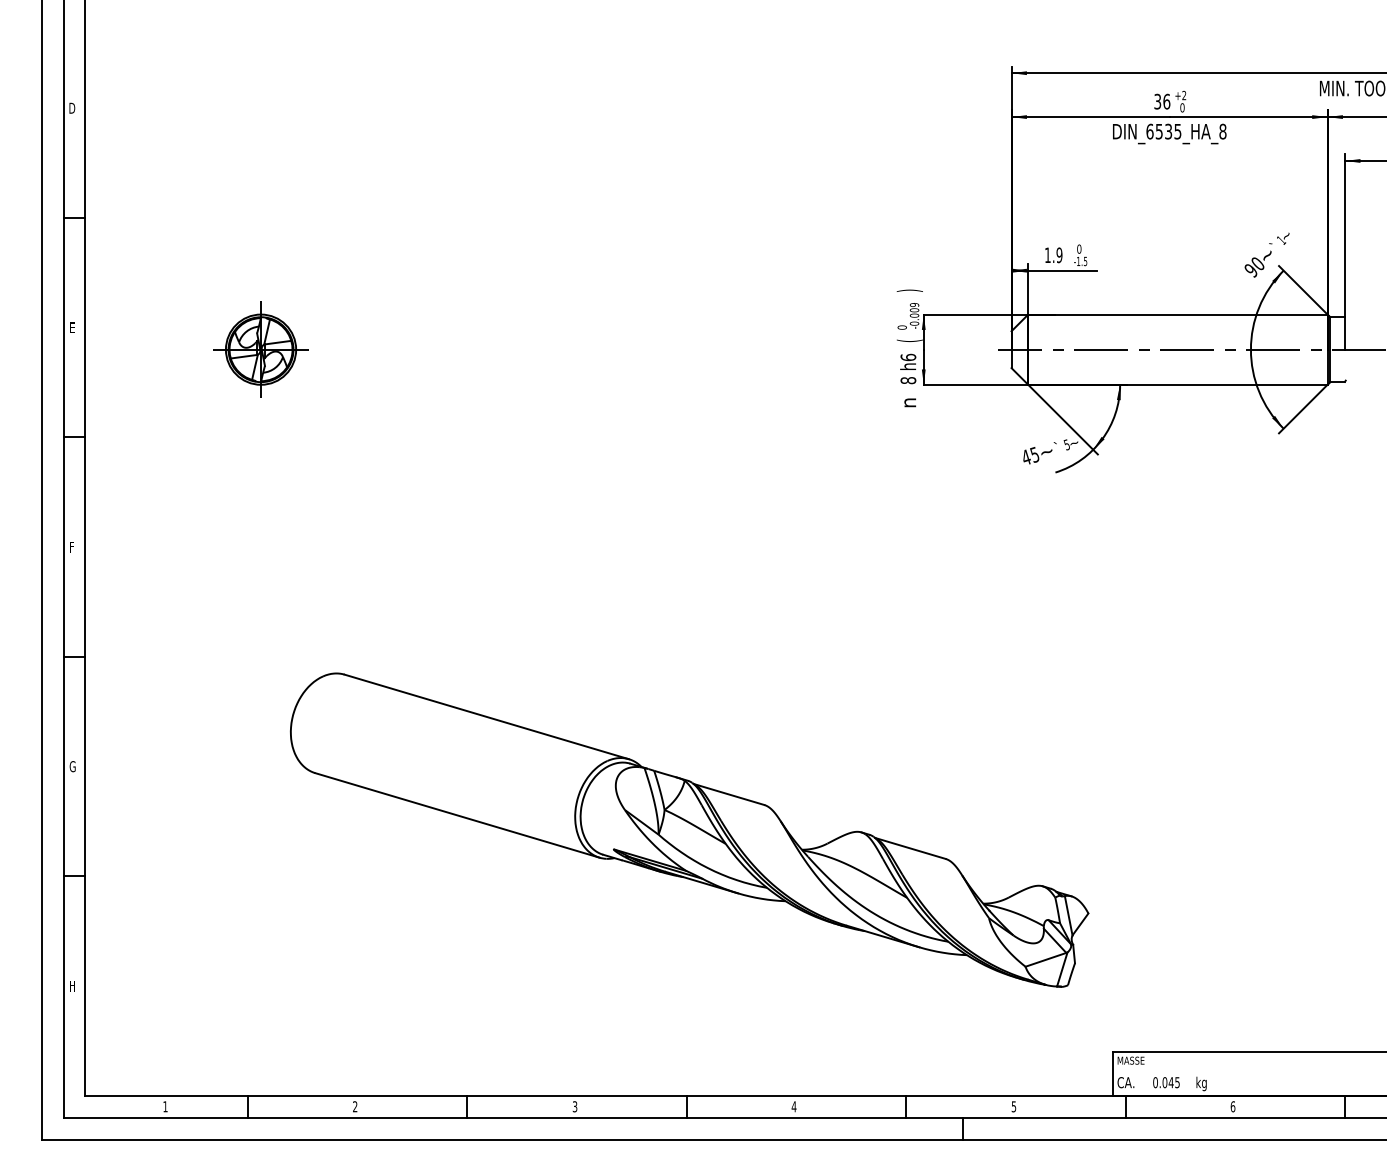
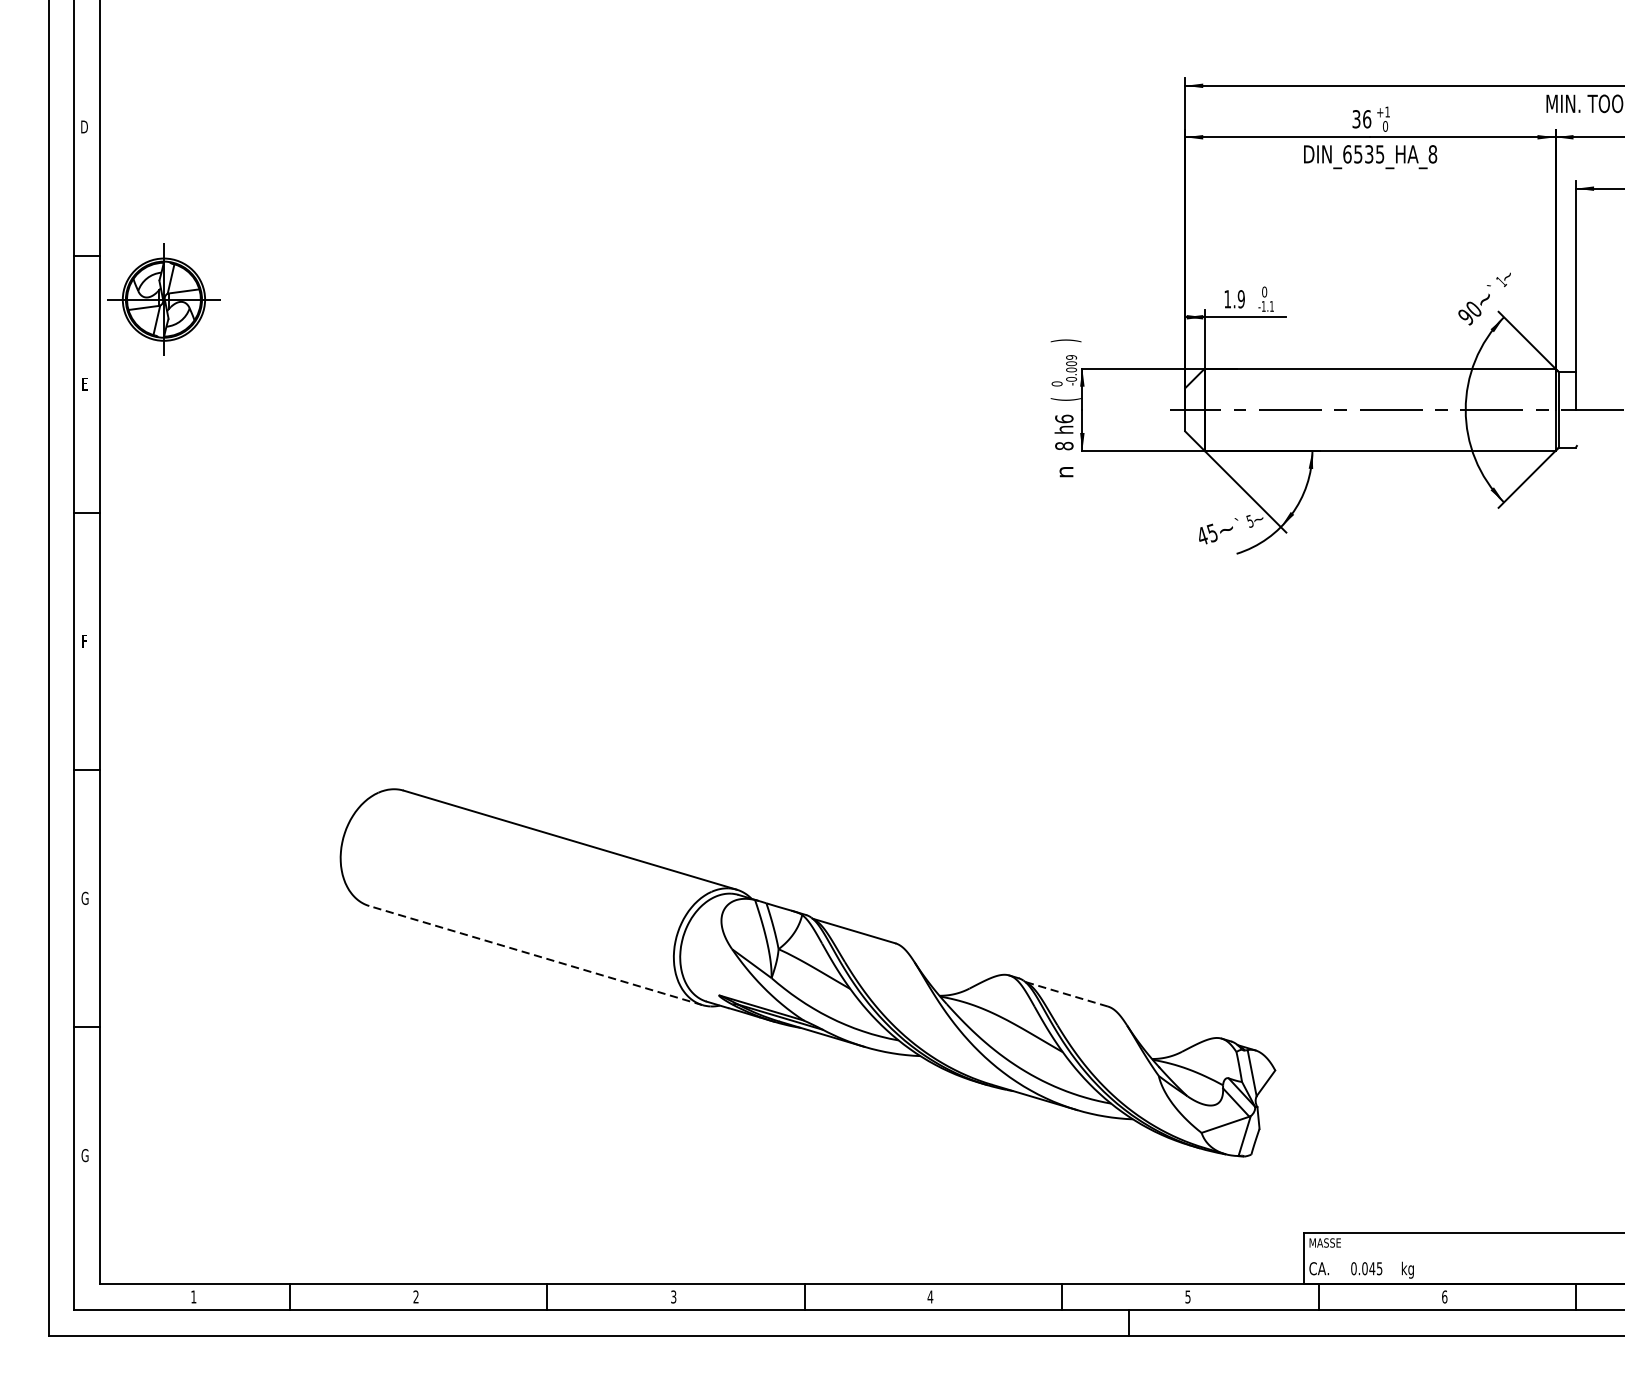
text: (1184, 94) -> (1387, 110), +2 -> +1
text: (1085, 261) -> (1271, 306), -1.5 -> -1.1
part: (260, 349) -> (163, 299), moved
line: (456, 815) -> (534, 955), solid -> dashed
line: (910, 848) -> (1066, 994), solid -> dashed
text: (72, 985) -> (84, 1154), H -> G

